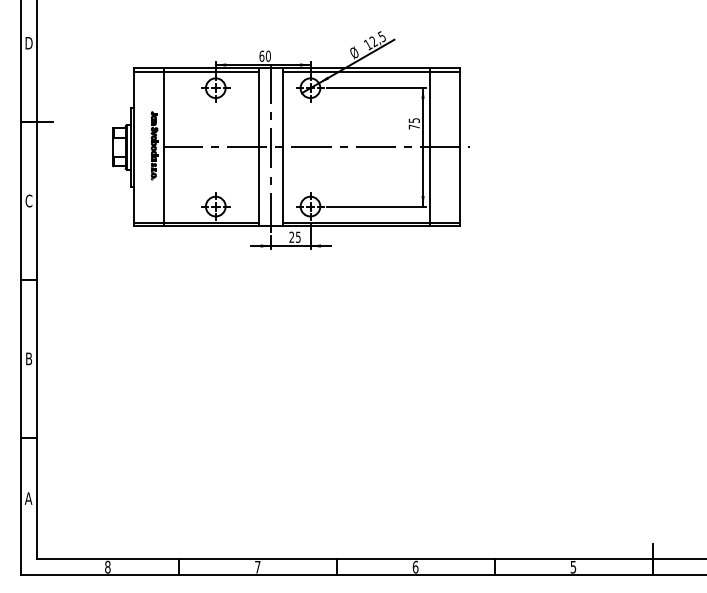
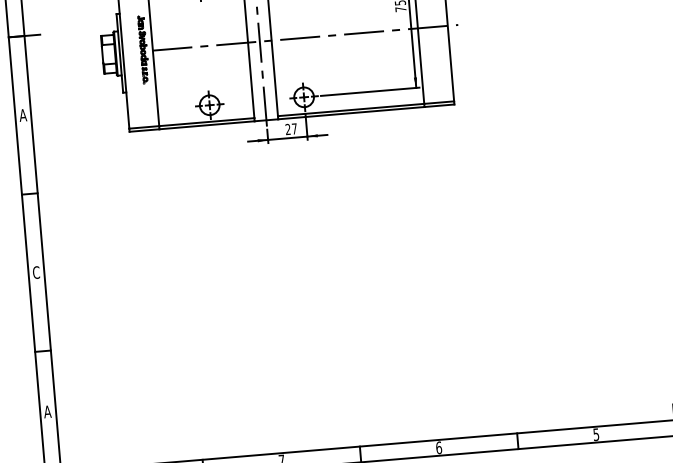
text: (28, 200) -> (22, 114), C -> A
text: (298, 236) -> (294, 128), 25 -> 27
text: (28, 358) -> (35, 272), B -> C

